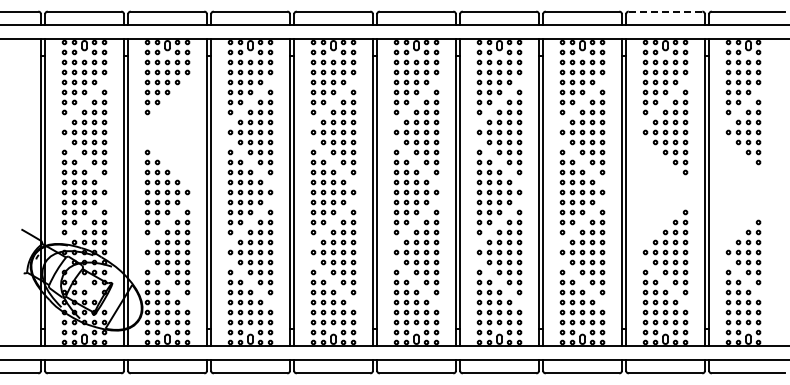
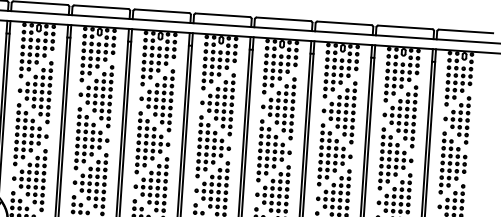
line: (665, 11) -> (405, 27), dashed -> solid
part: (167, 132) -> (34, 91), added
part: (665, 192) -> (396, 159), added
part: (743, 192) -> (453, 163), added

